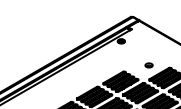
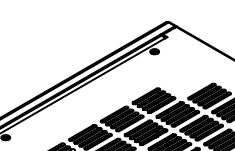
part: (148, 65) -> (187, 80), removed

